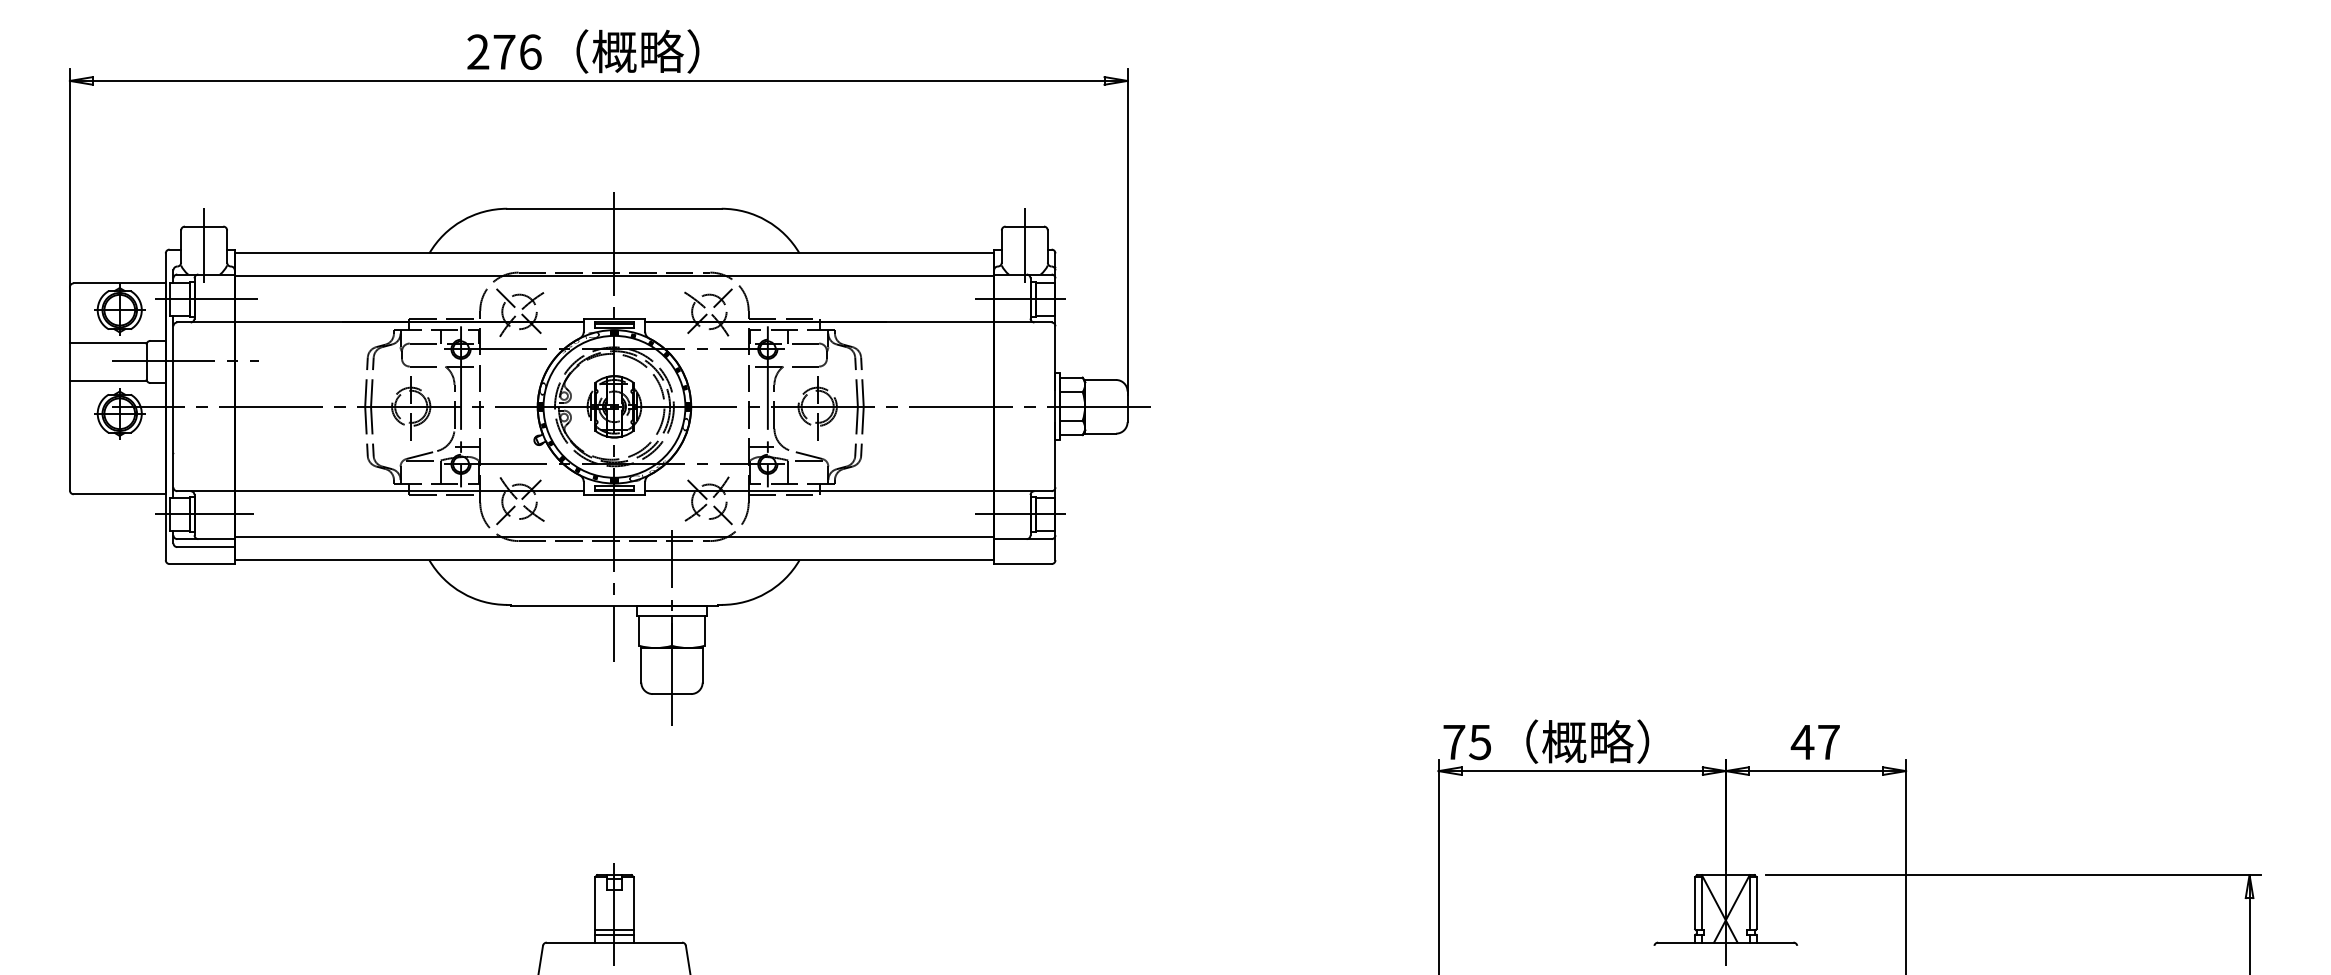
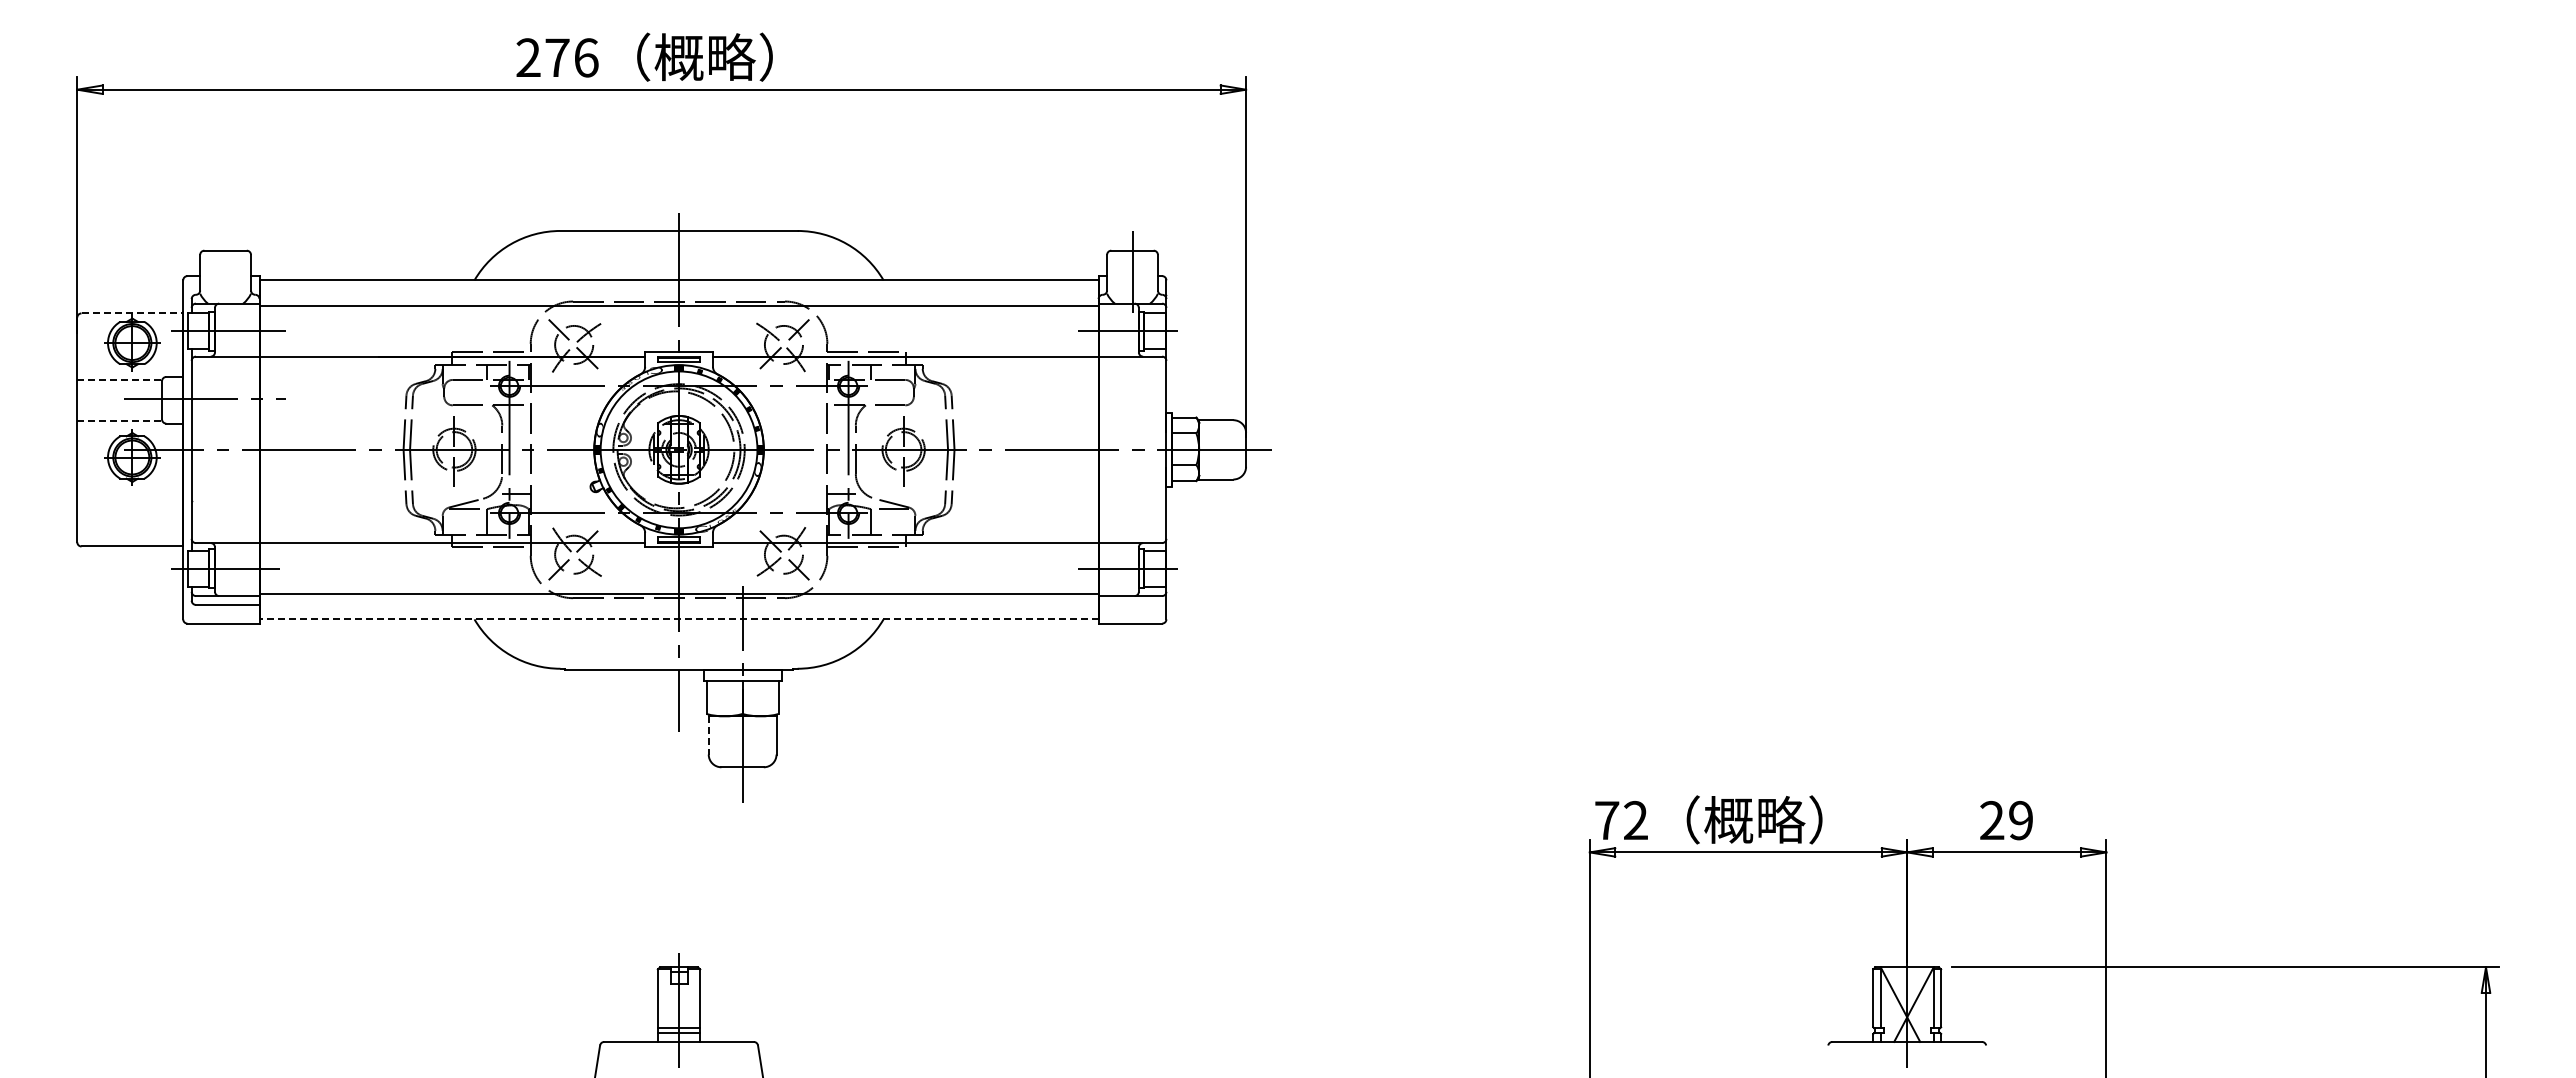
line: (204, 245) -> (225, 271), removed
line: (119, 283) -> (132, 313), solid -> dashed
line: (108, 343) -> (119, 379), solid -> dashed
line: (108, 381) -> (119, 421), solid -> dashed
line: (614, 560) -> (679, 619), solid -> dashed
line: (641, 665) -> (708, 735), solid -> dashed
text: (1479, 742) -> (1635, 820), 75 -> 72
text: (1815, 742) -> (2006, 820), 47 -> 29

